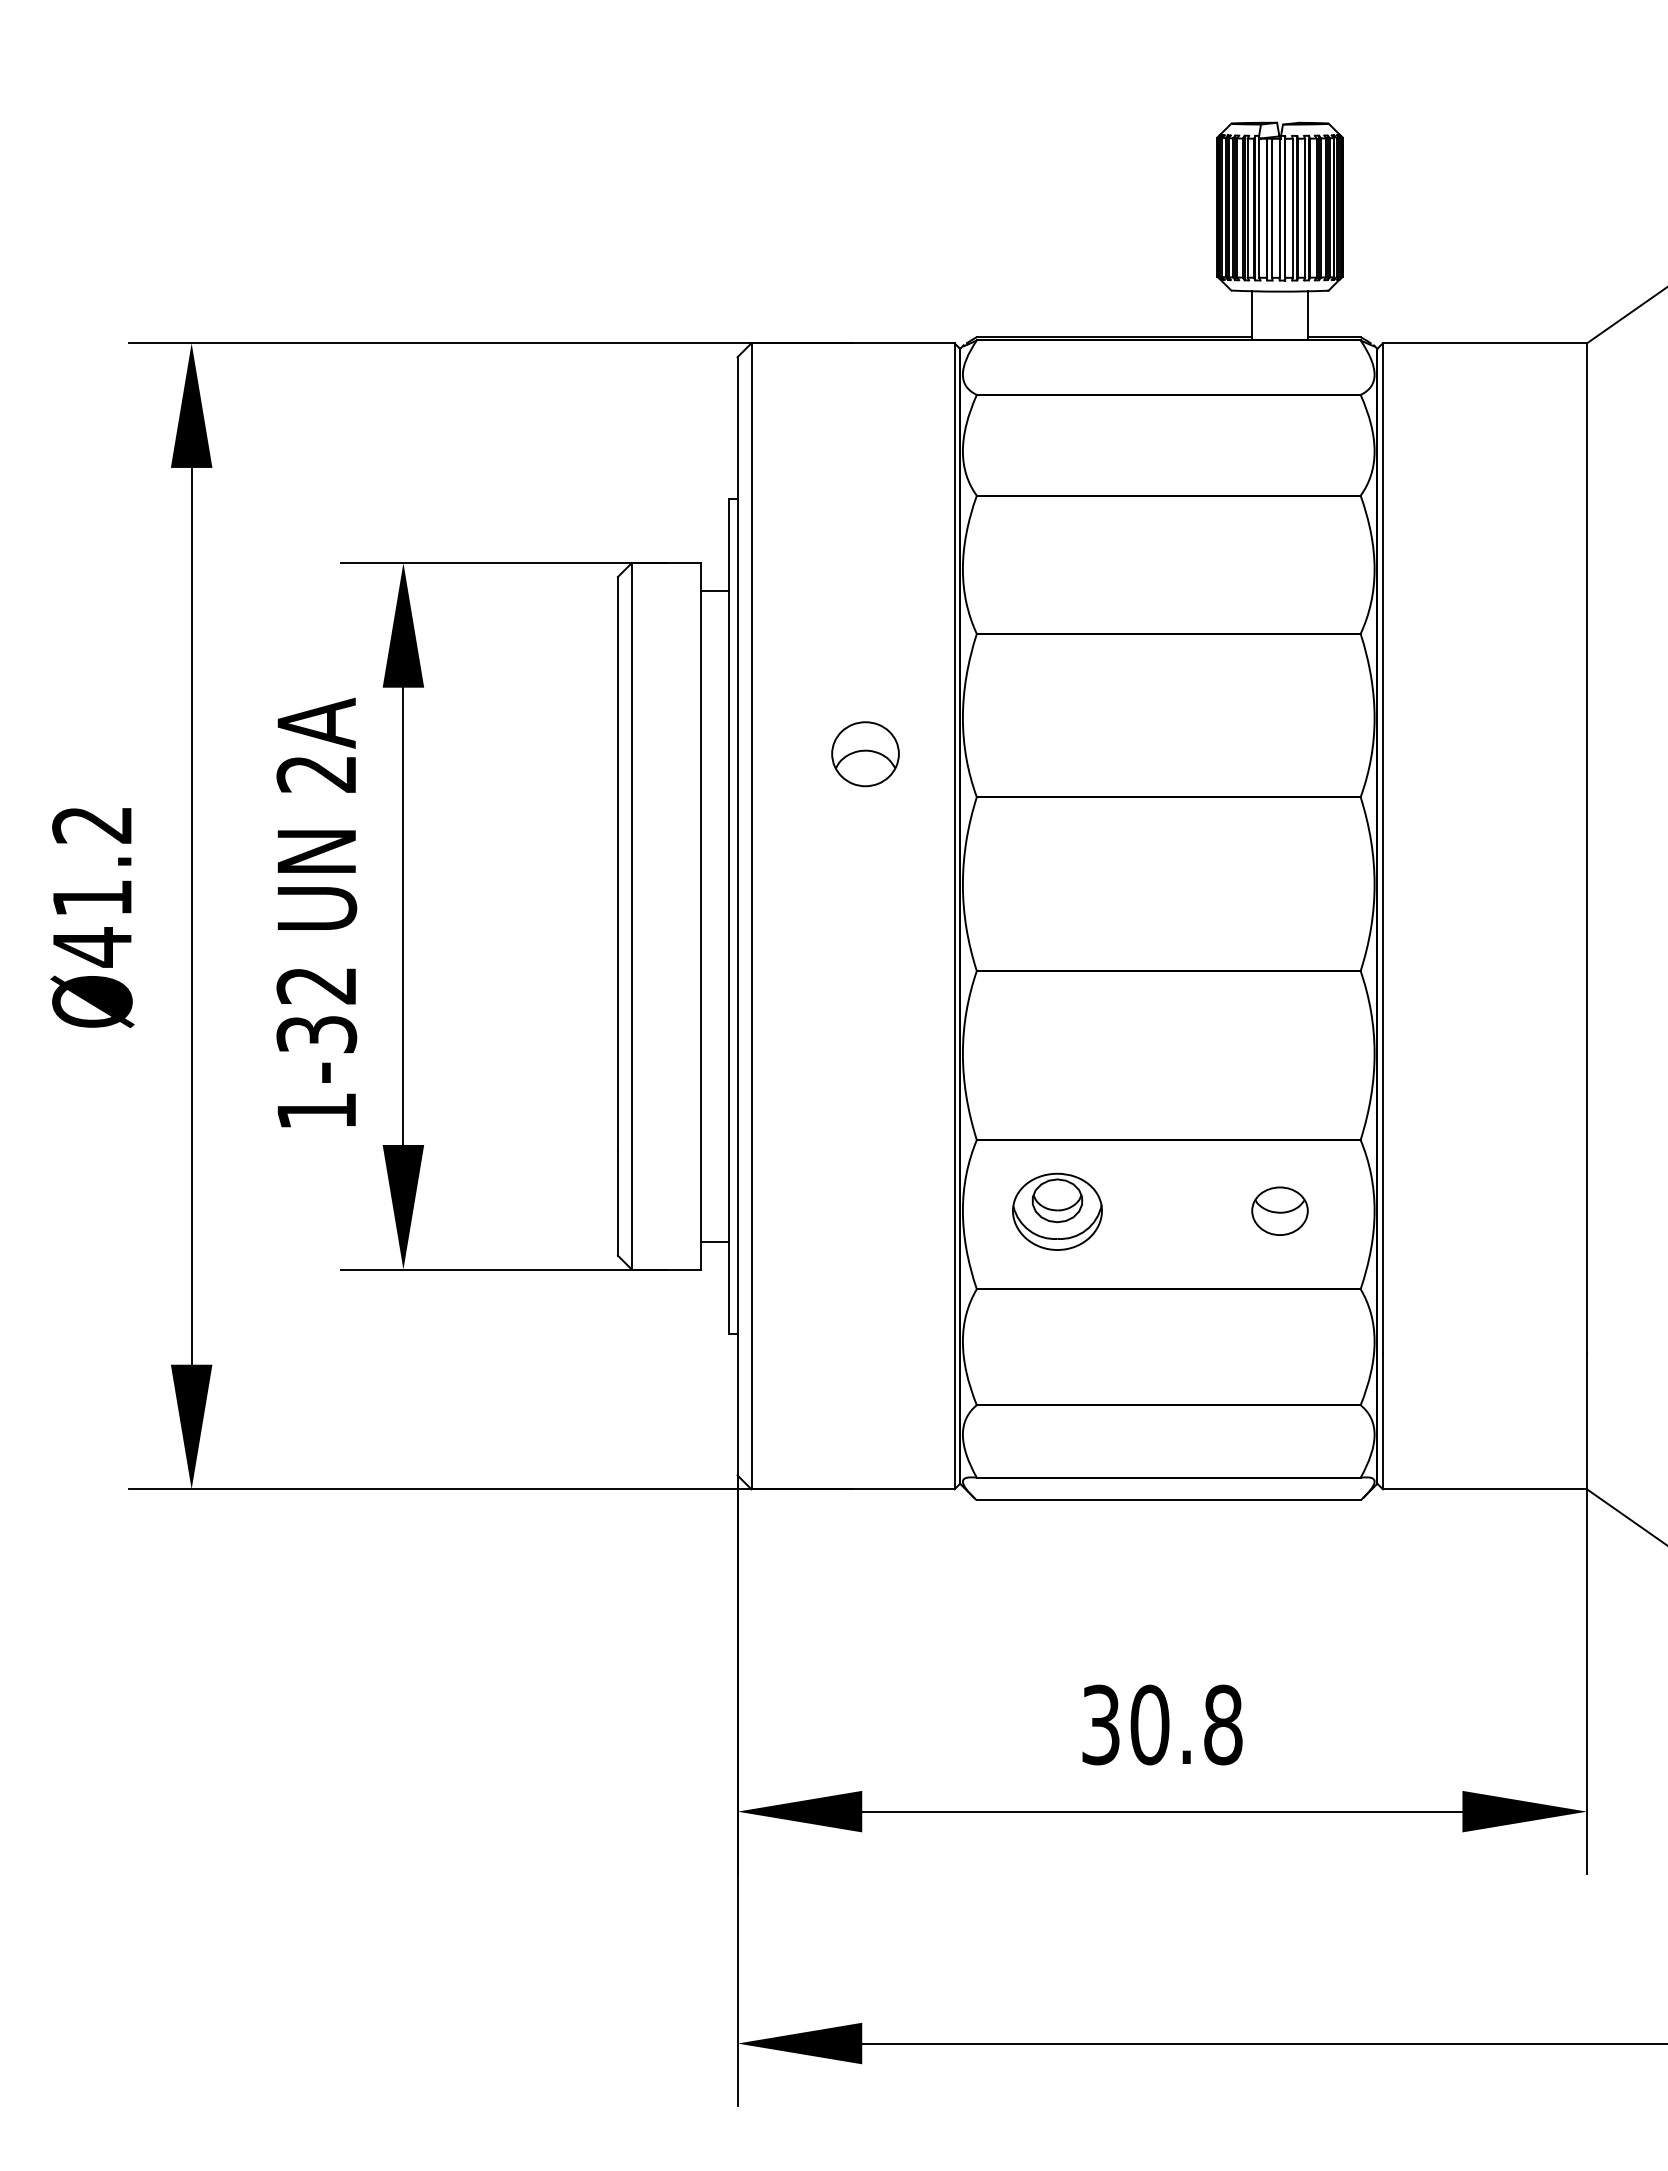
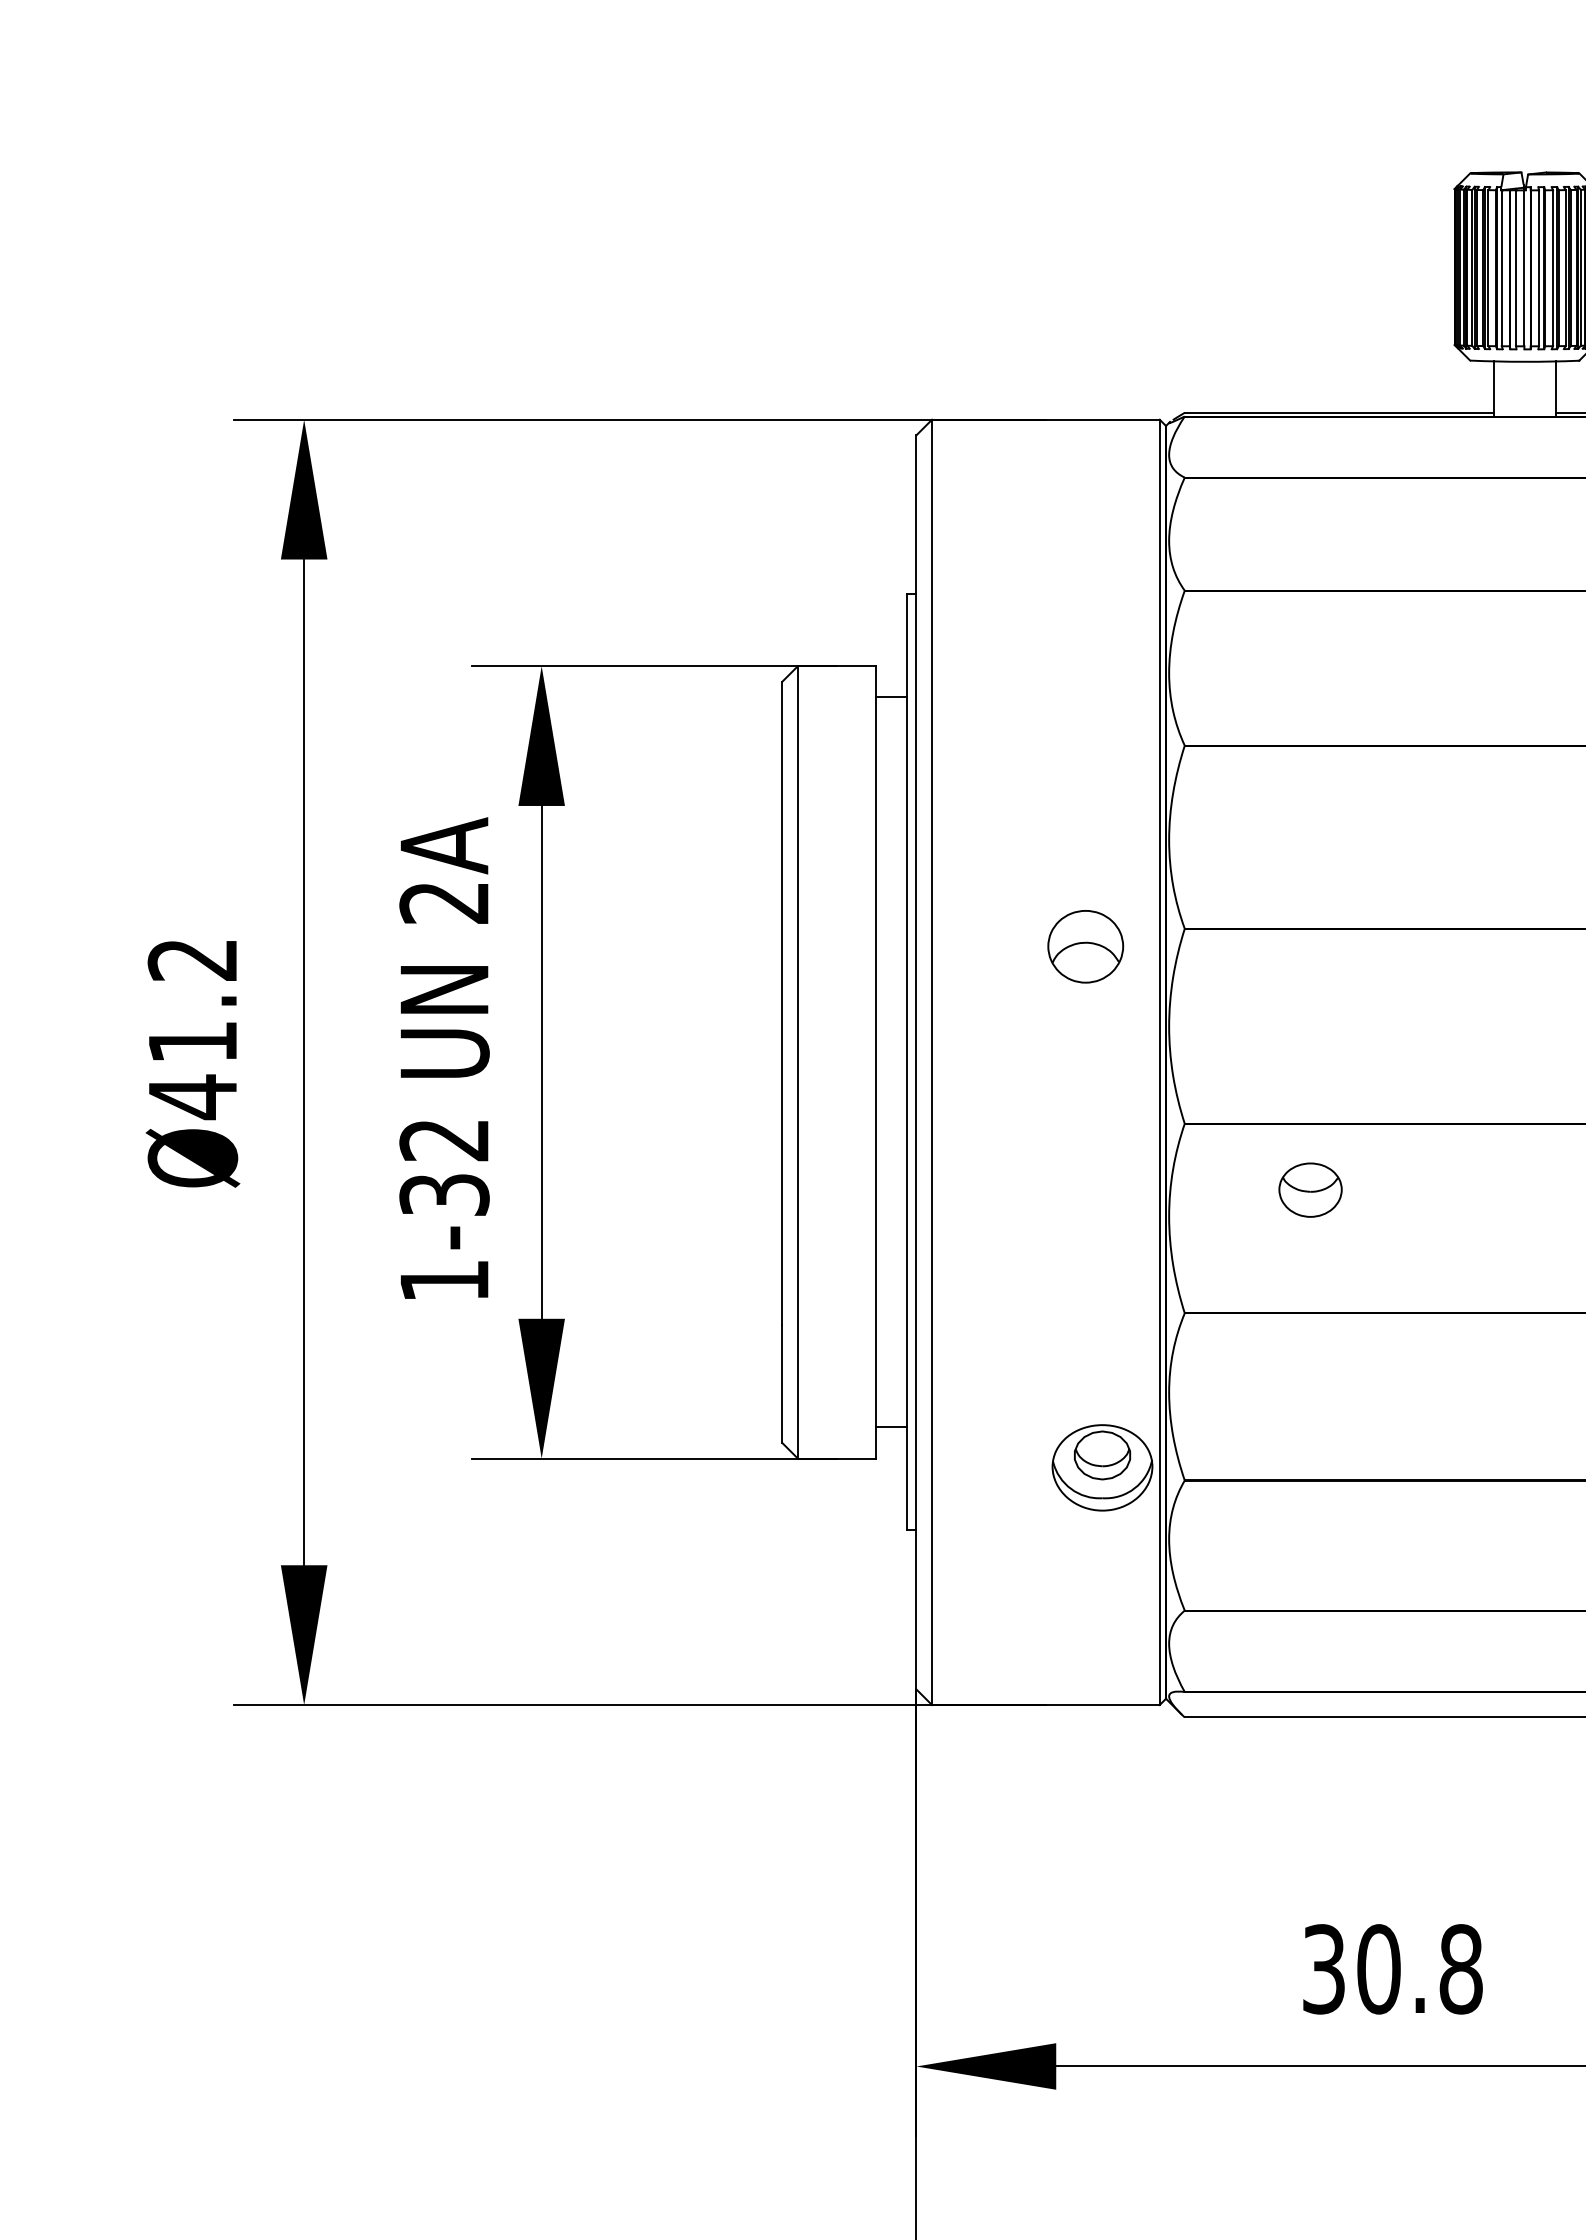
part: (865, 754) -> (1085, 947), moved
part: (1279, 1210) -> (1310, 1189), moved
part: (1057, 1211) -> (1102, 1467), moved

